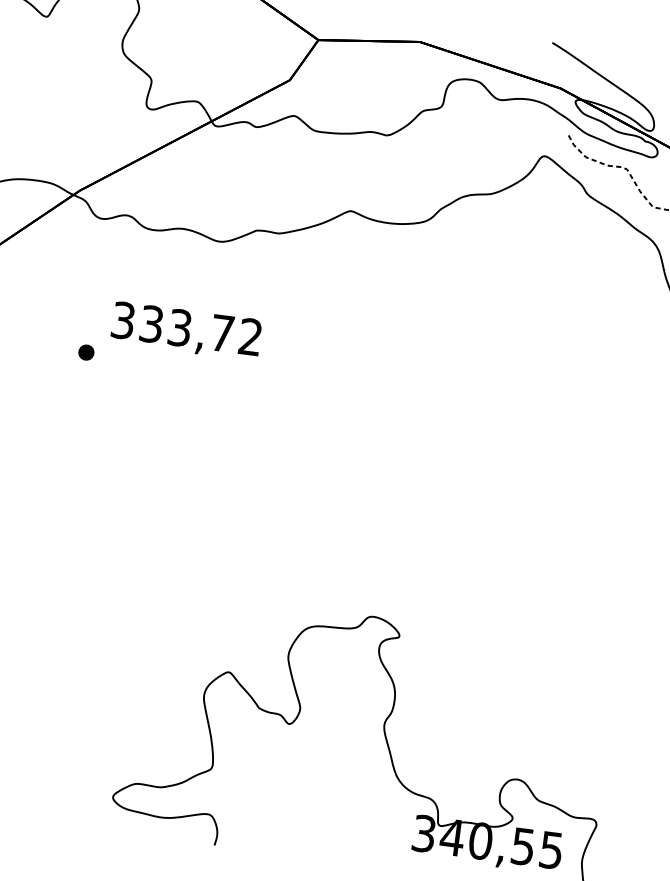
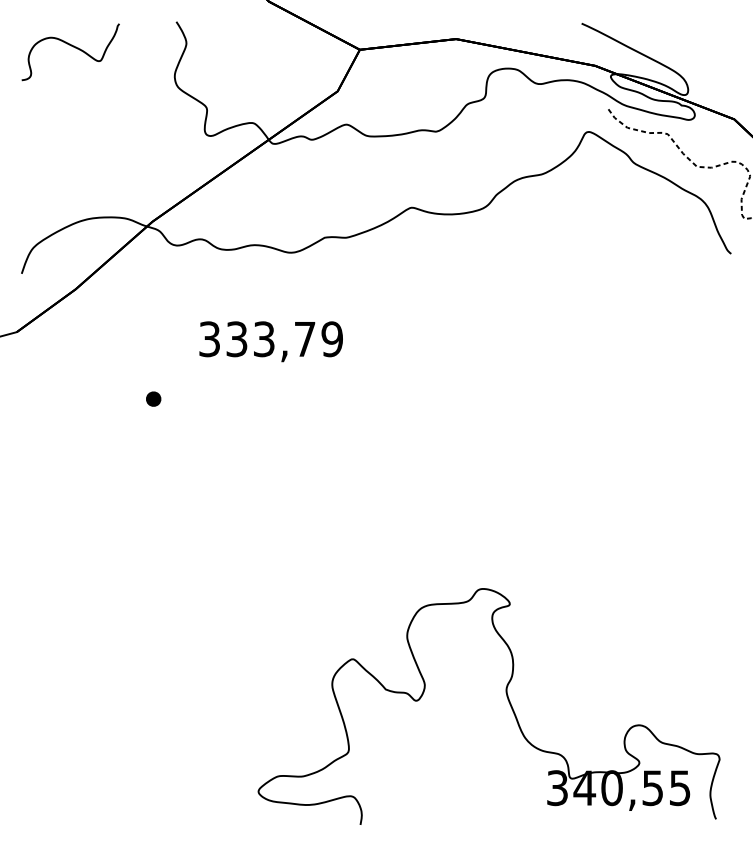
text: (249, 337) -> (331, 339), 333,72 -> 333,79
part: (86, 351) -> (153, 398), moved

